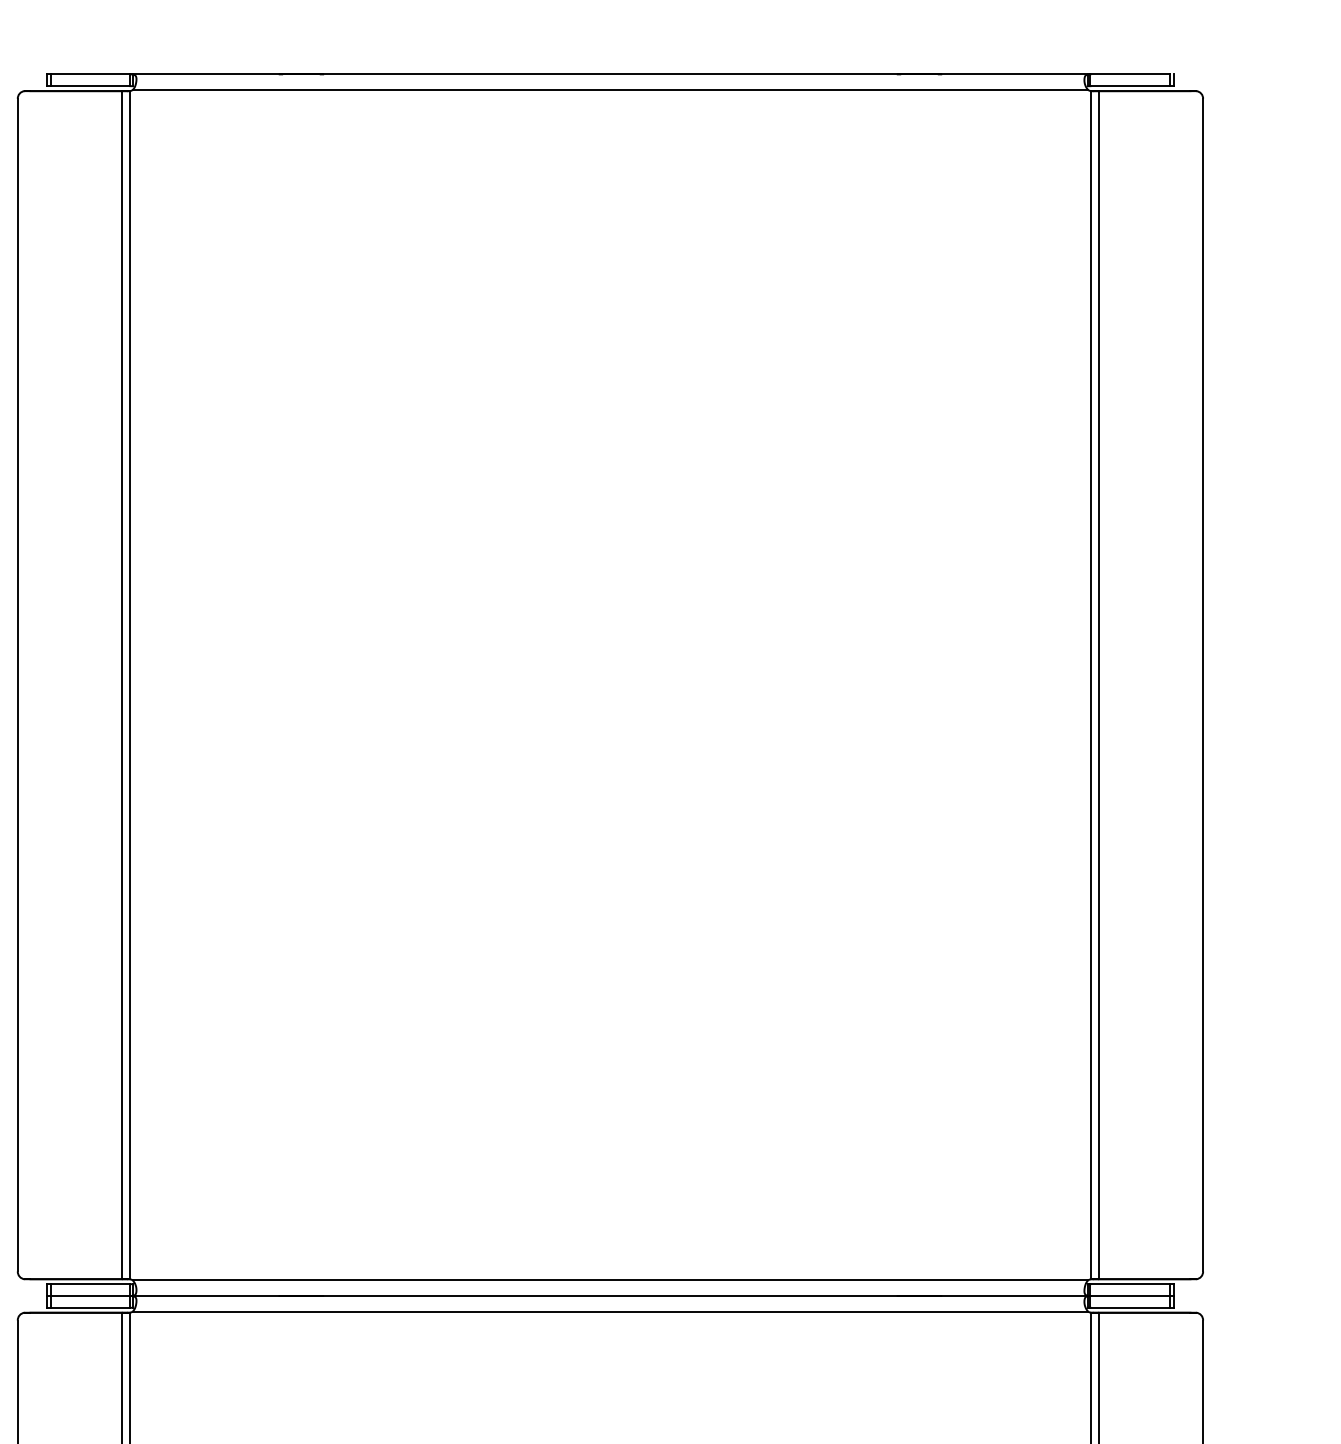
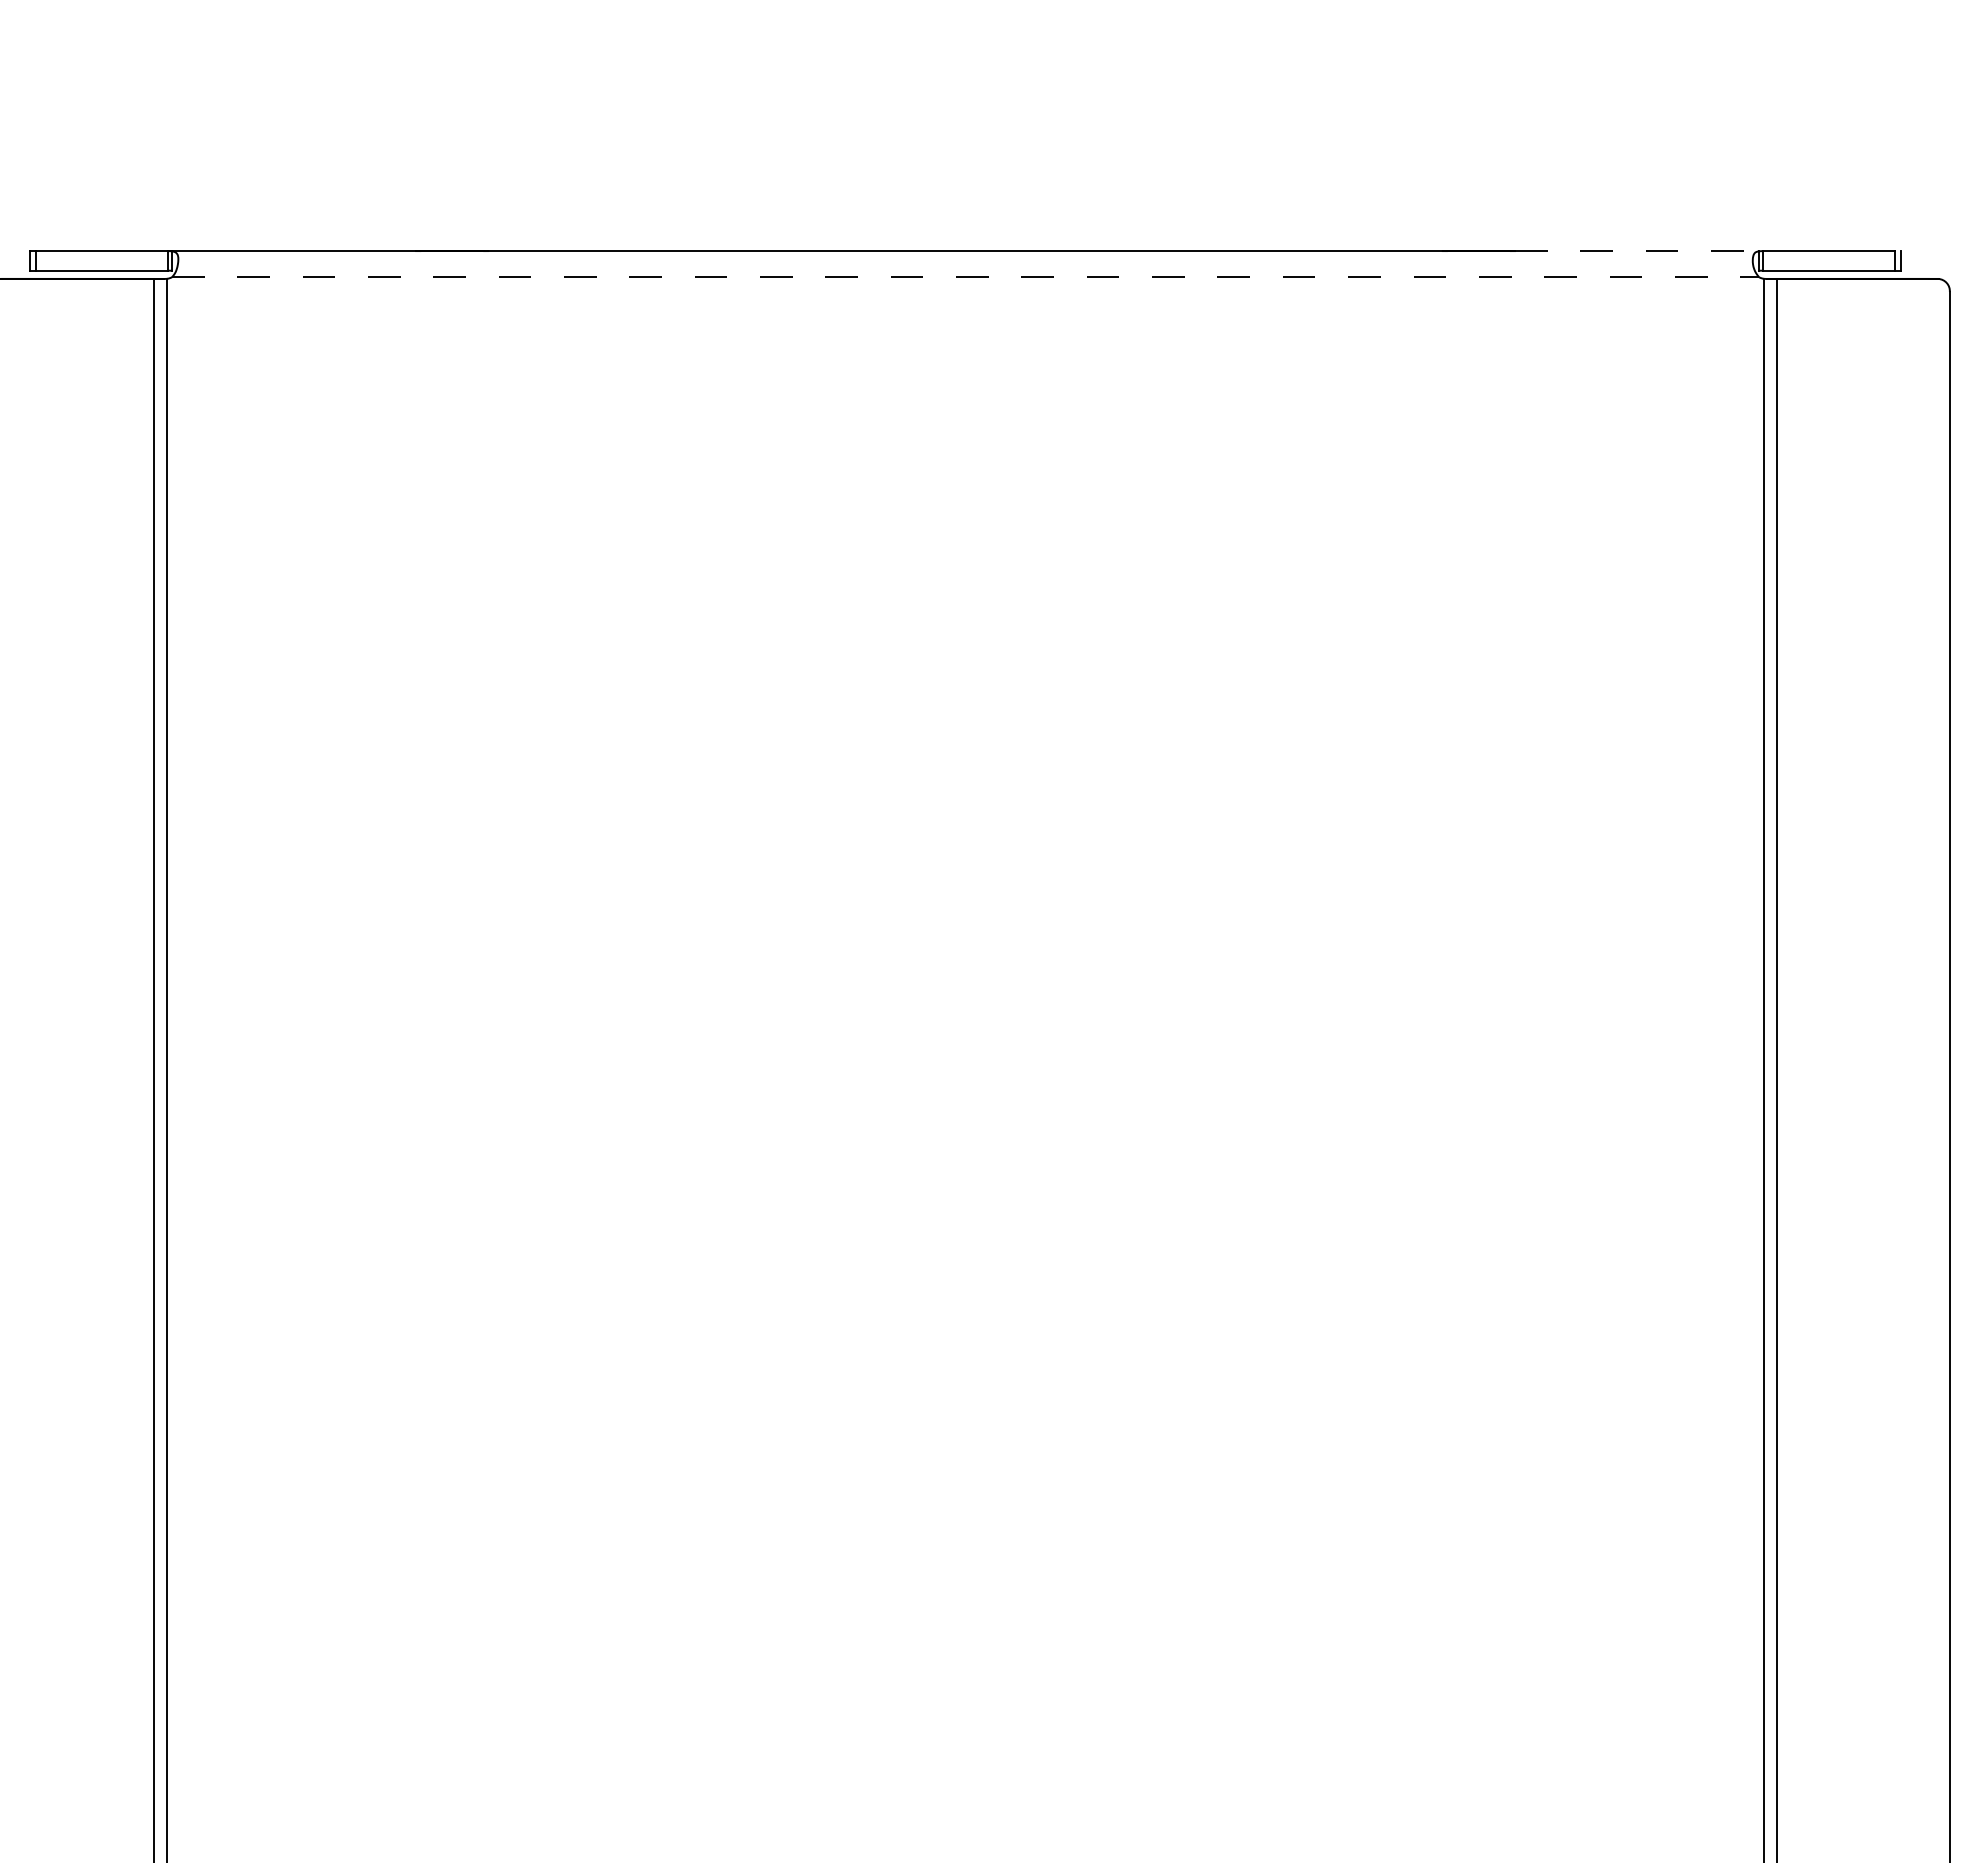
line: (1015, 74) -> (1638, 251), solid -> dashed
line: (610, 90) -> (965, 277), solid -> dashed

